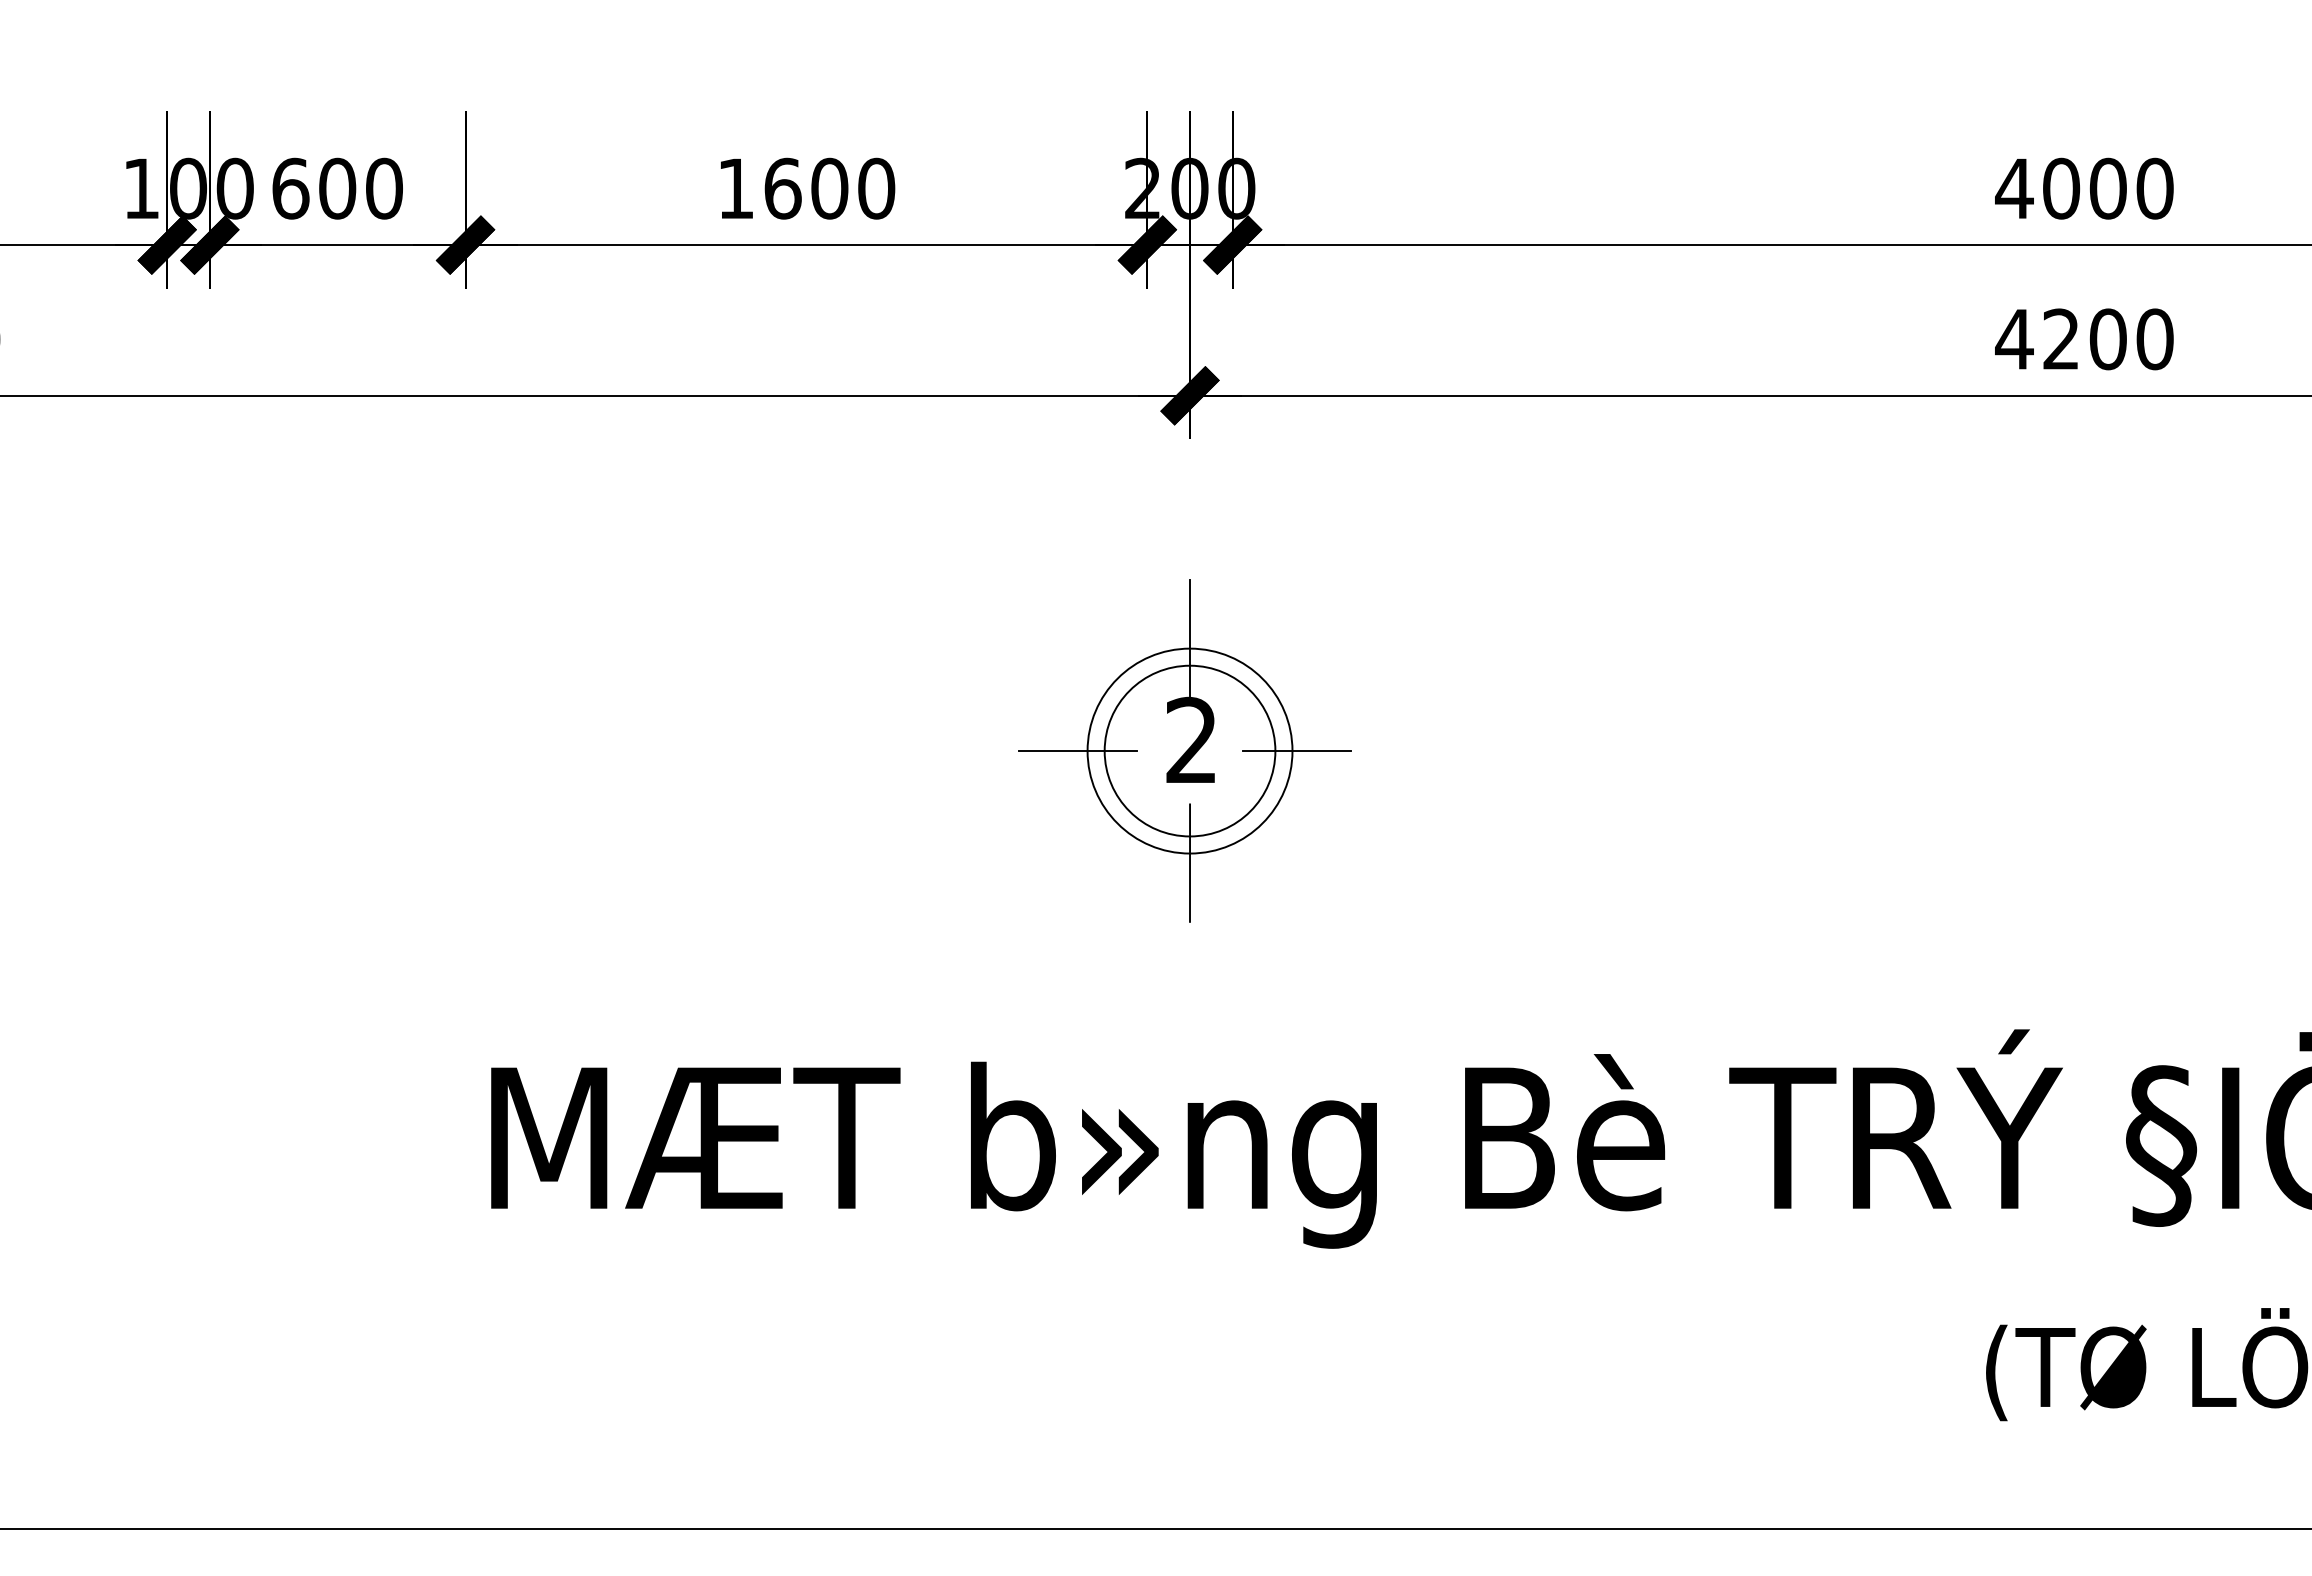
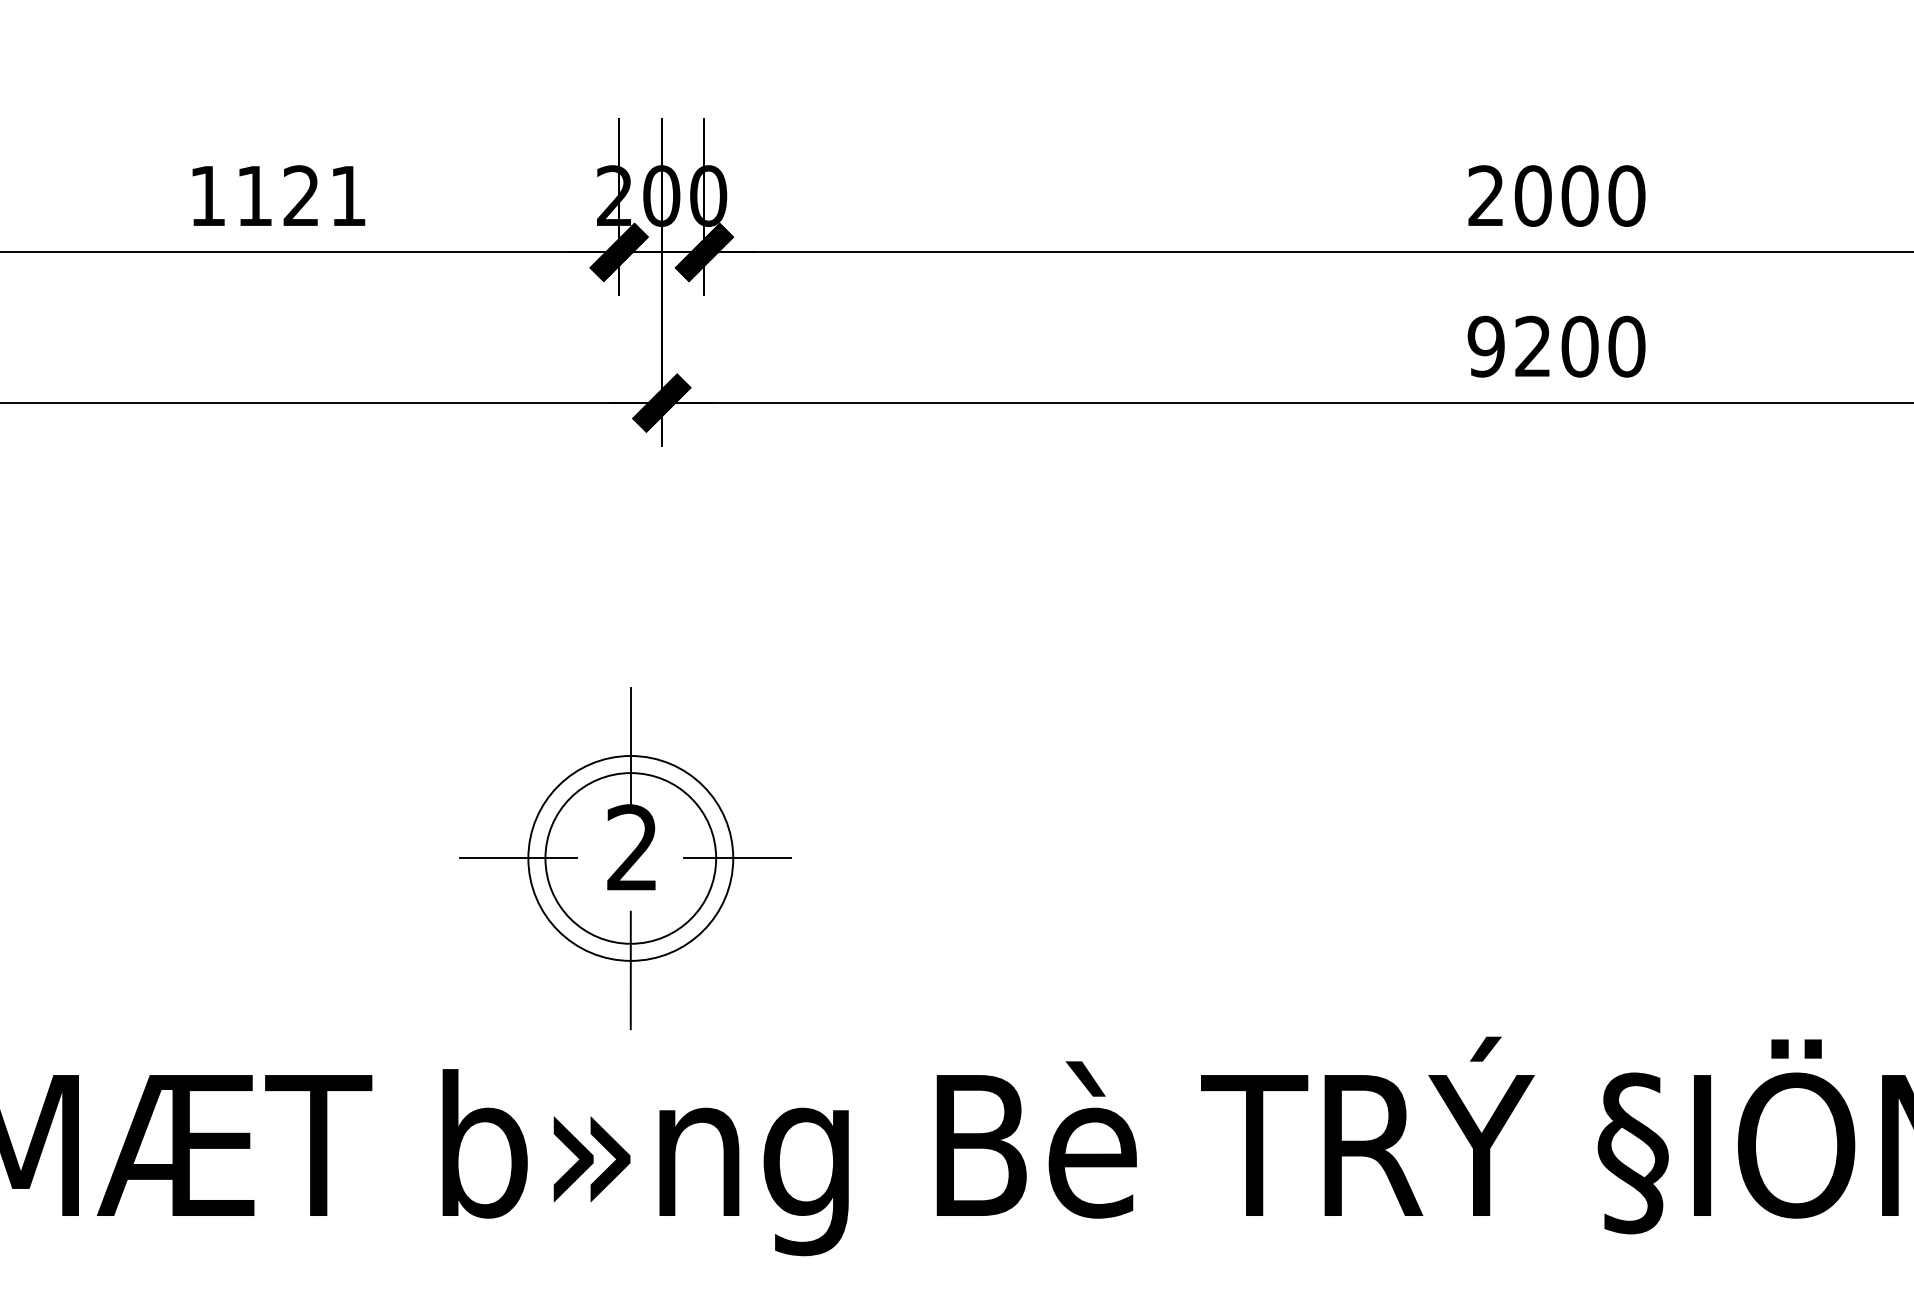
text: (2014, 187) -> (1486, 194), 4000 -> 2000
text: (829, 188) -> (301, 195), 1600 -> 1121
text: (2014, 339) -> (1486, 346), 4200 -> 9200
part: (1184, 750) -> (625, 857), moved

